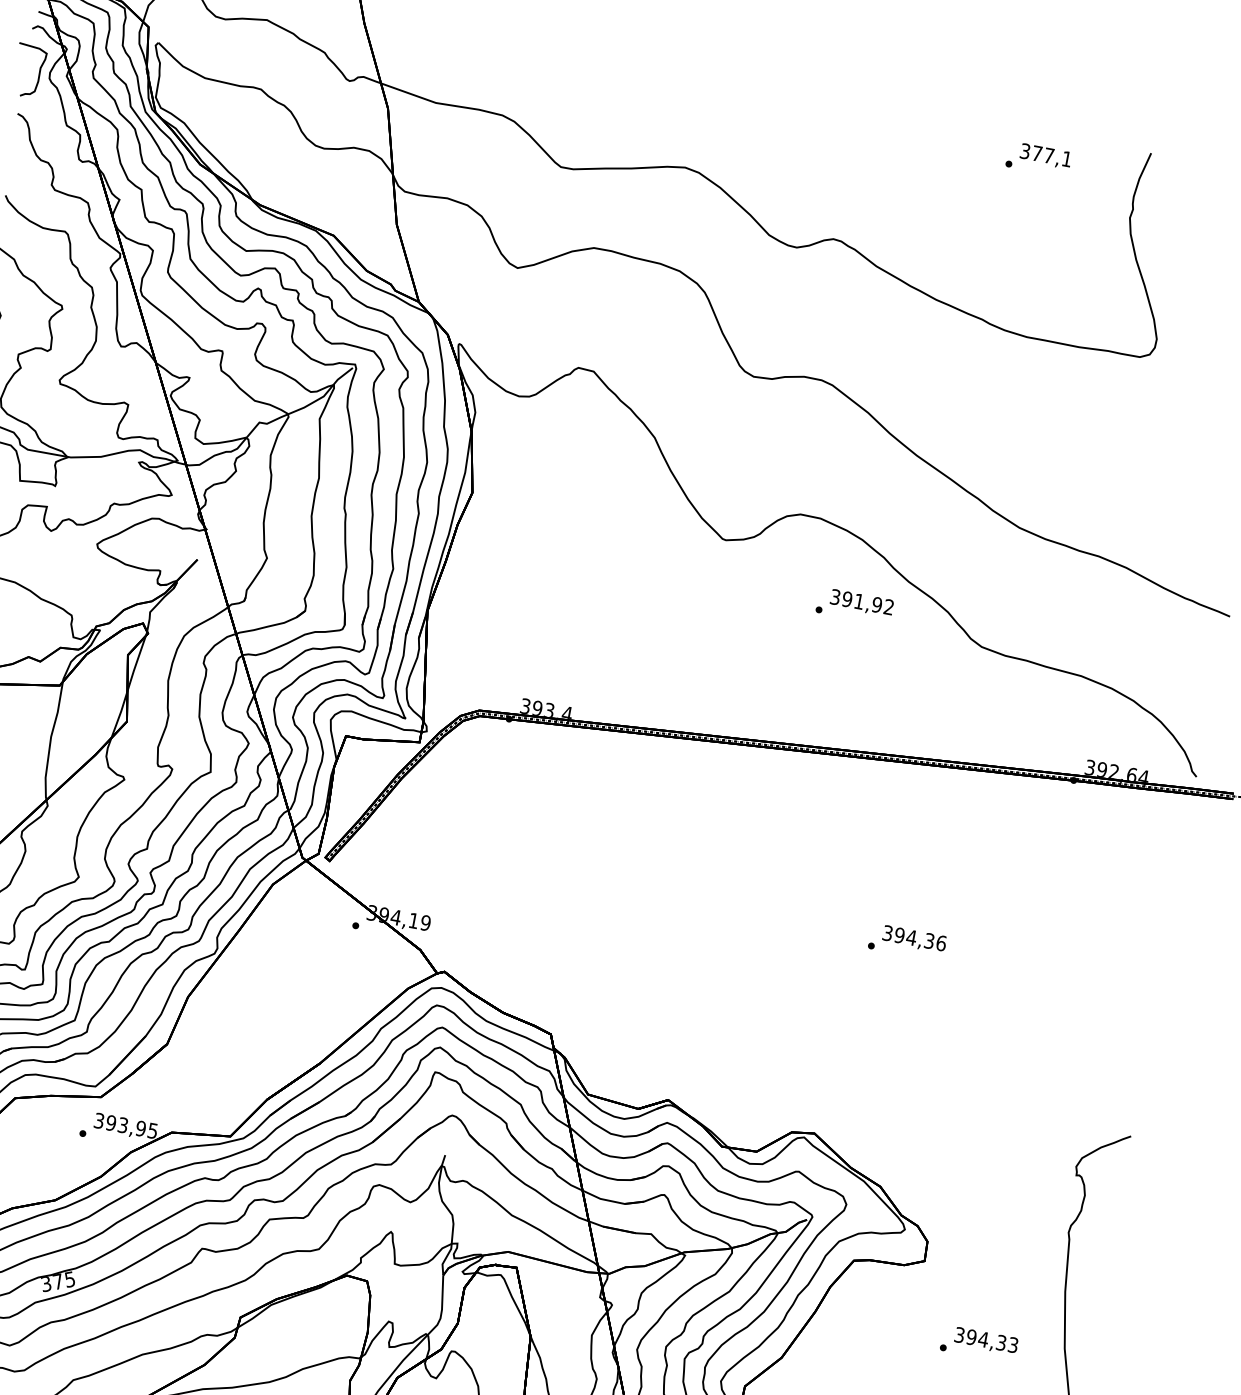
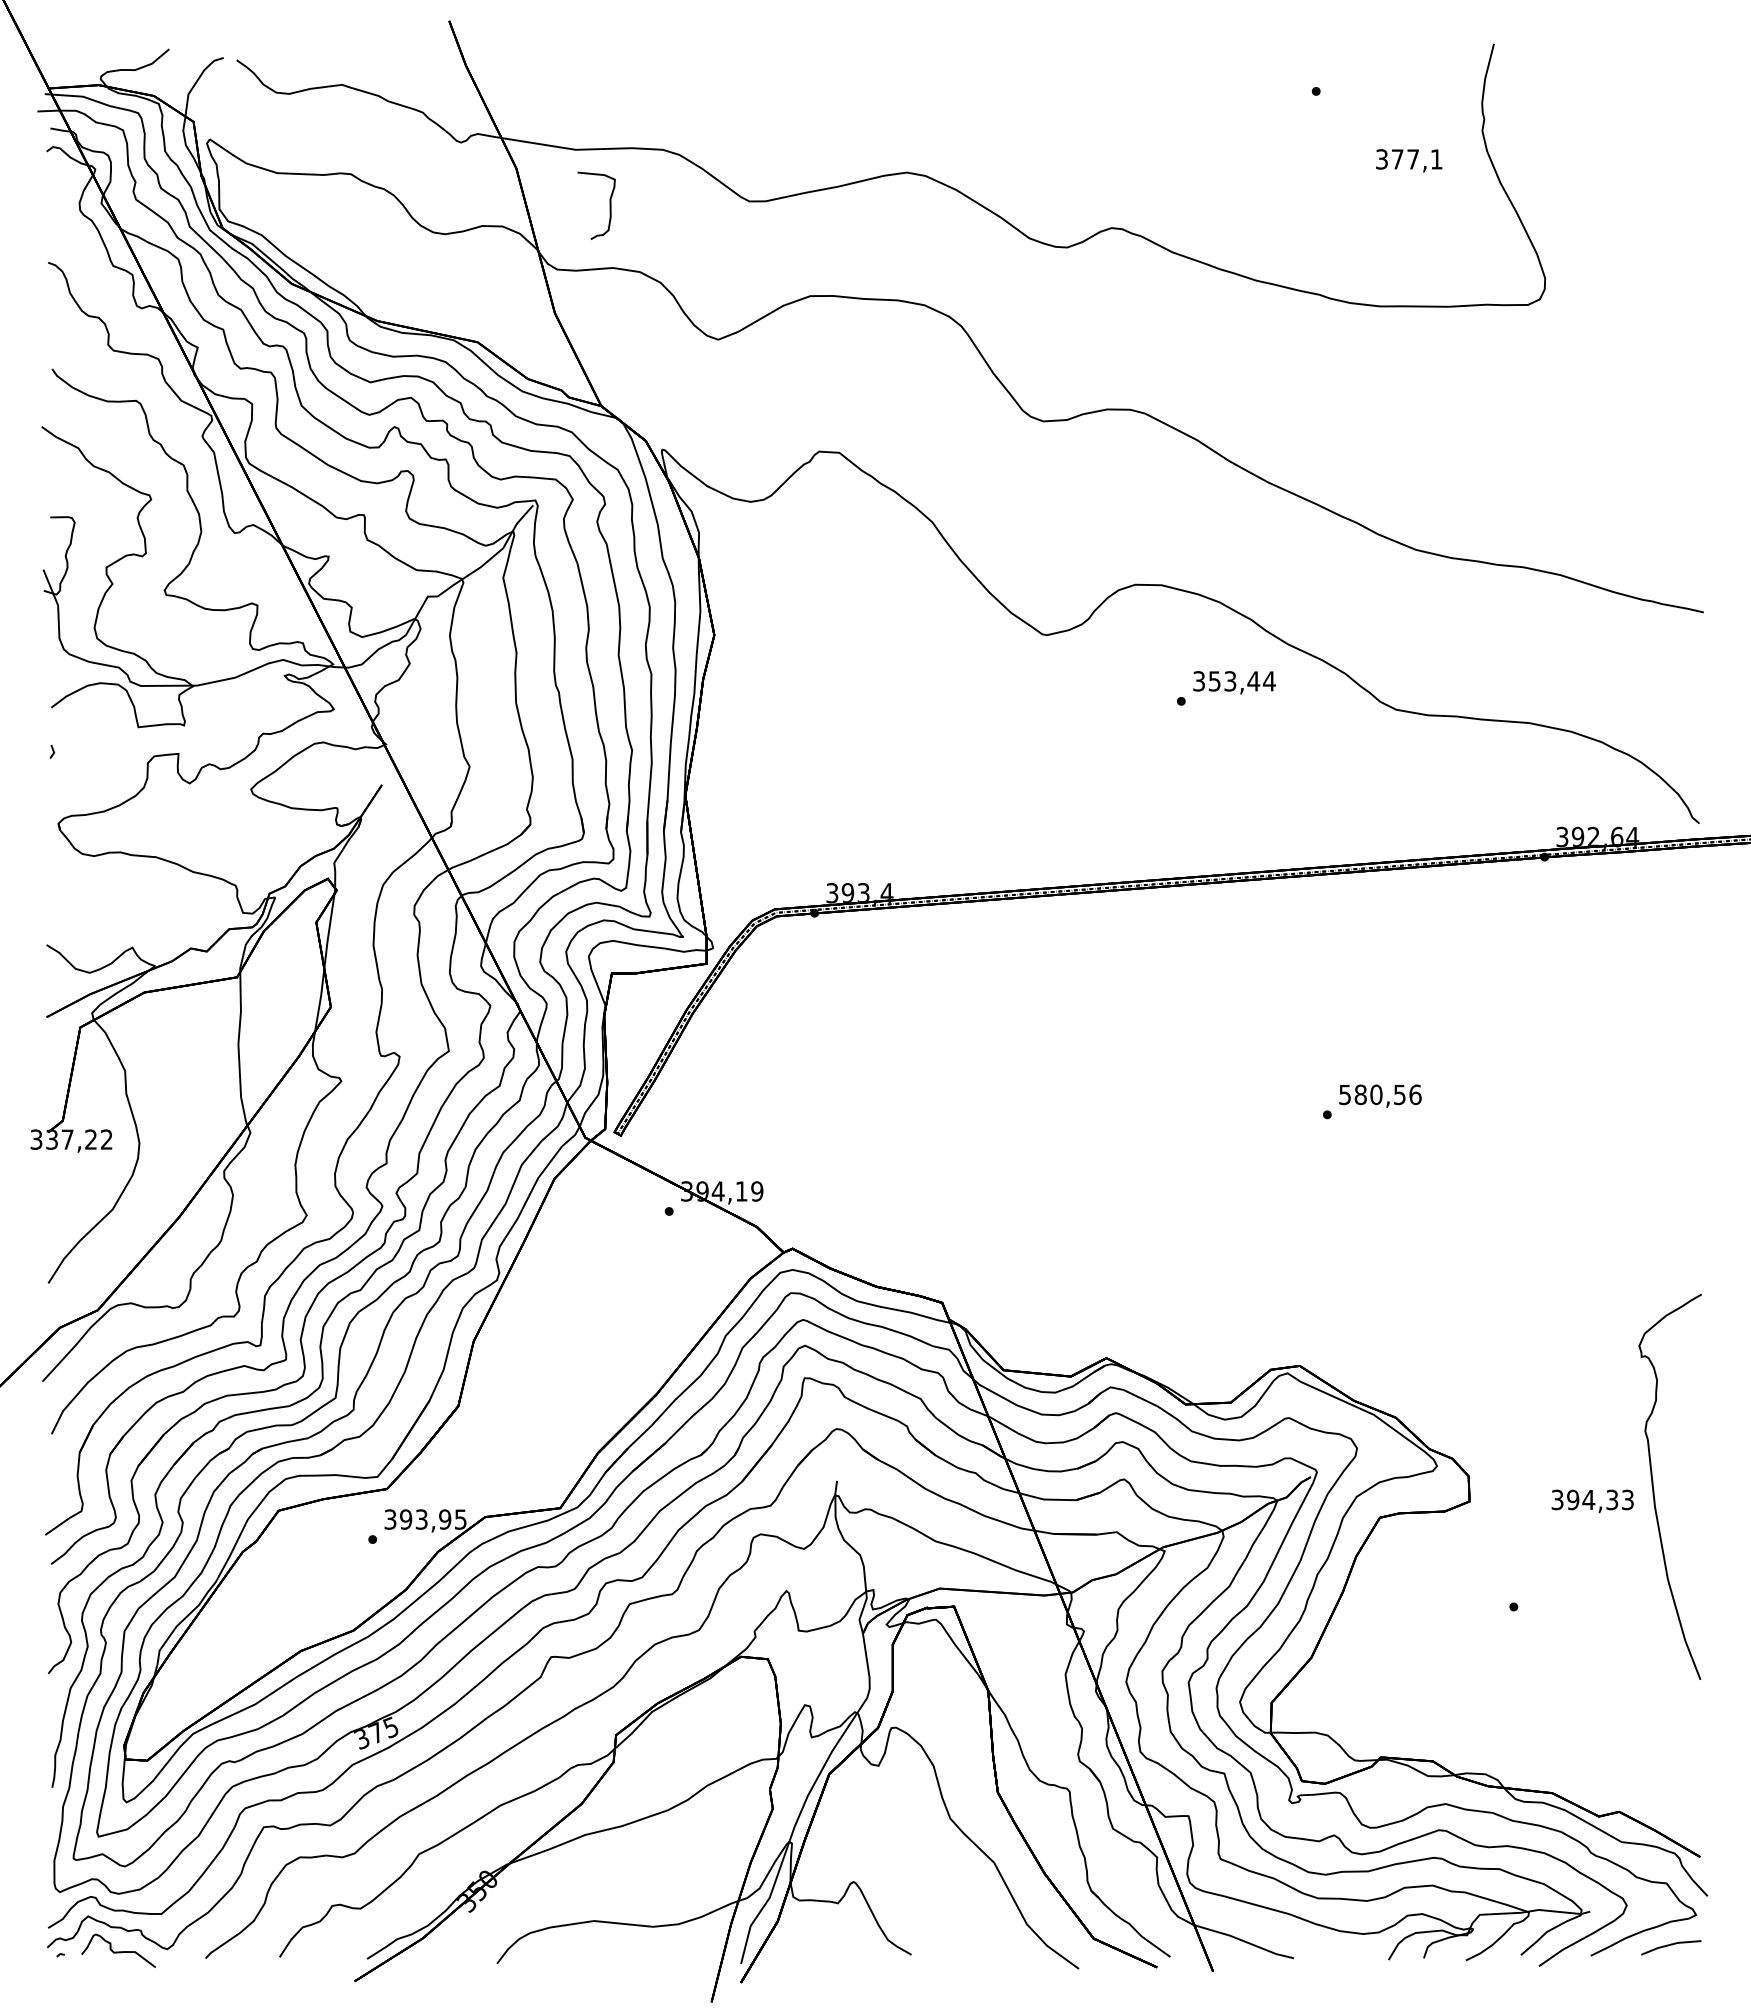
curve: (38, 72) -> (609, 205), moved
text: (1046, 156) -> (1409, 160), moved
text: (867, 603) -> (1241, 681), 391,92 -> 353,44
text: (908, 936) -> (1372, 1094), 394,36 -> 580,56
text: (986, 1341) -> (1592, 1501), moved

